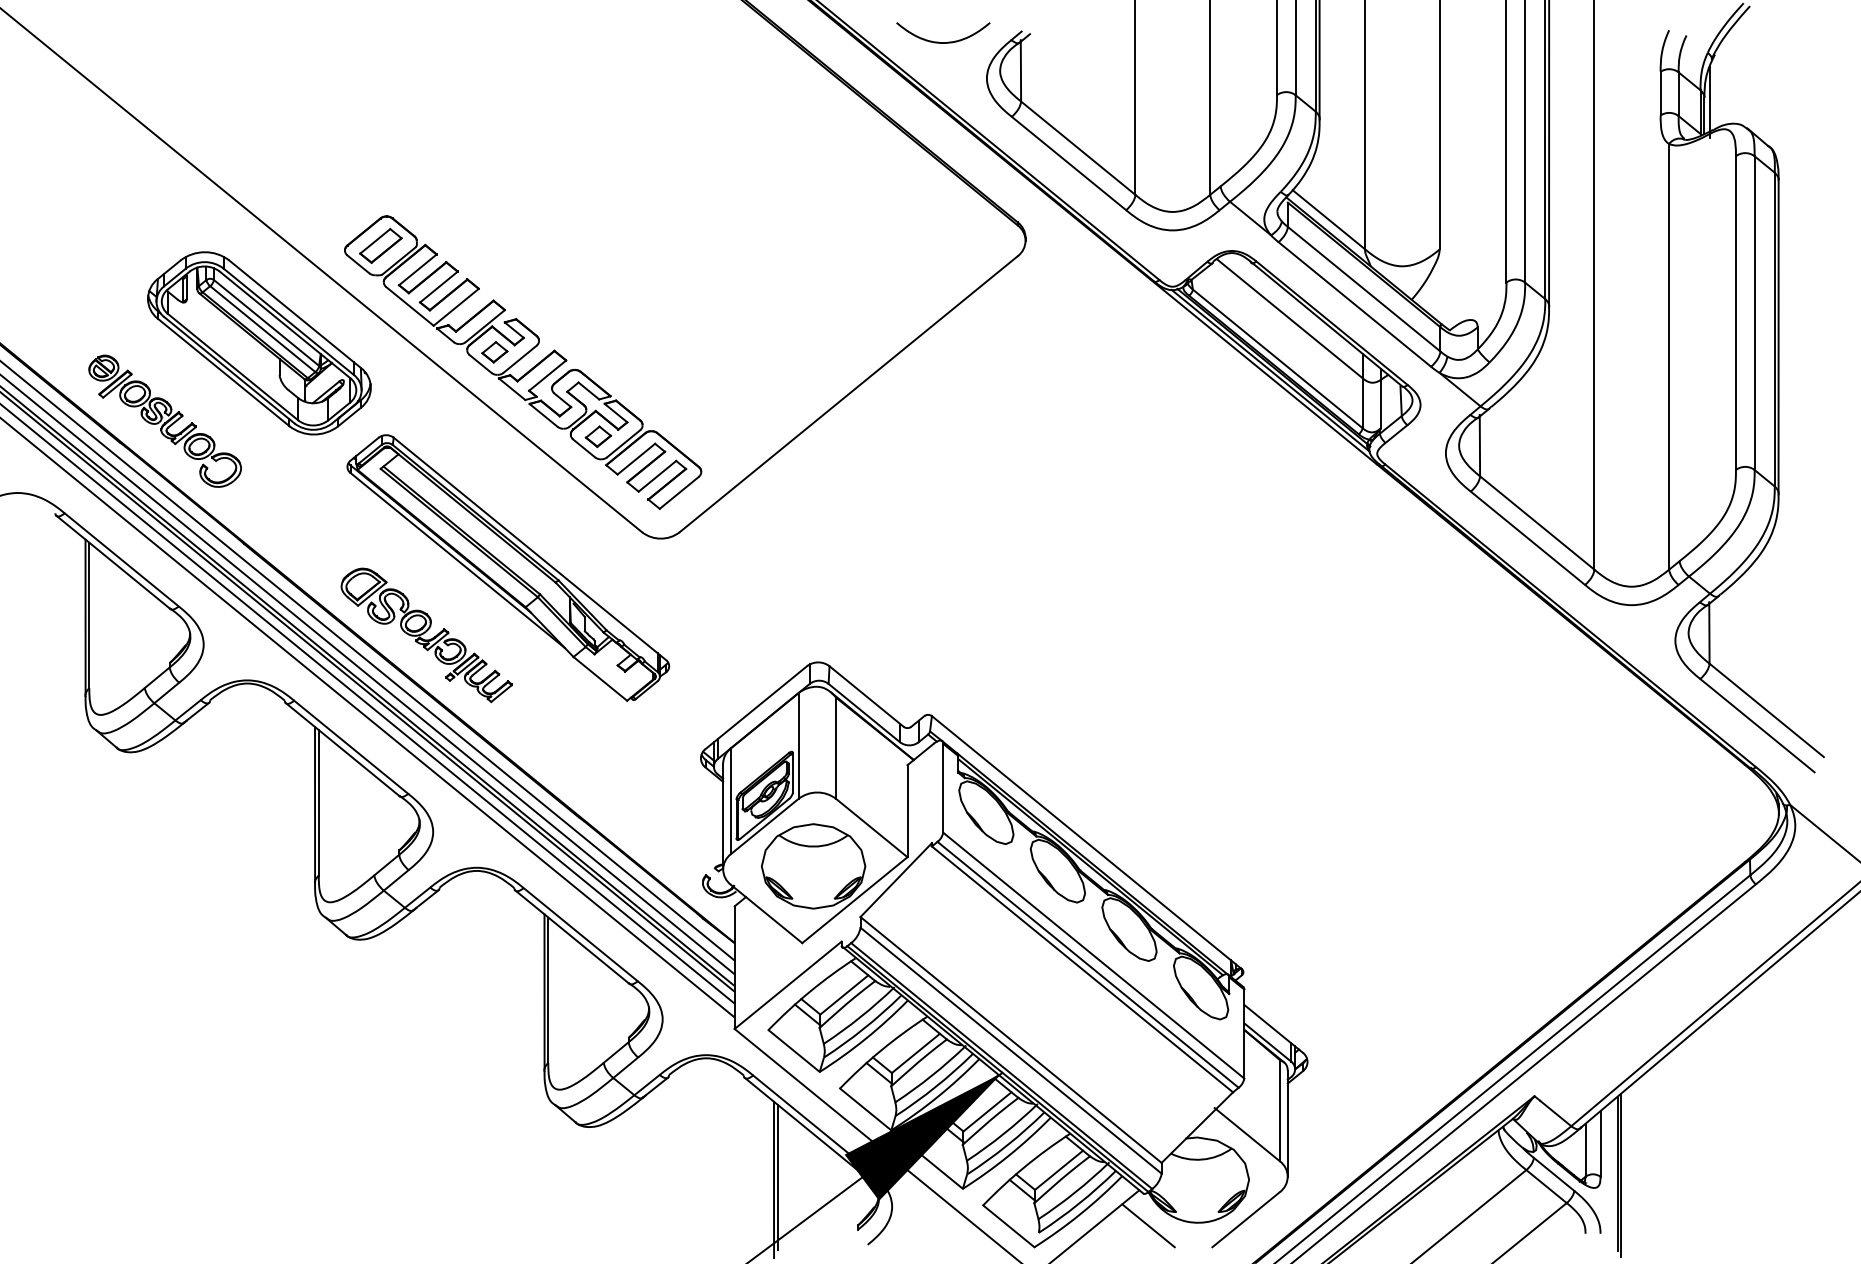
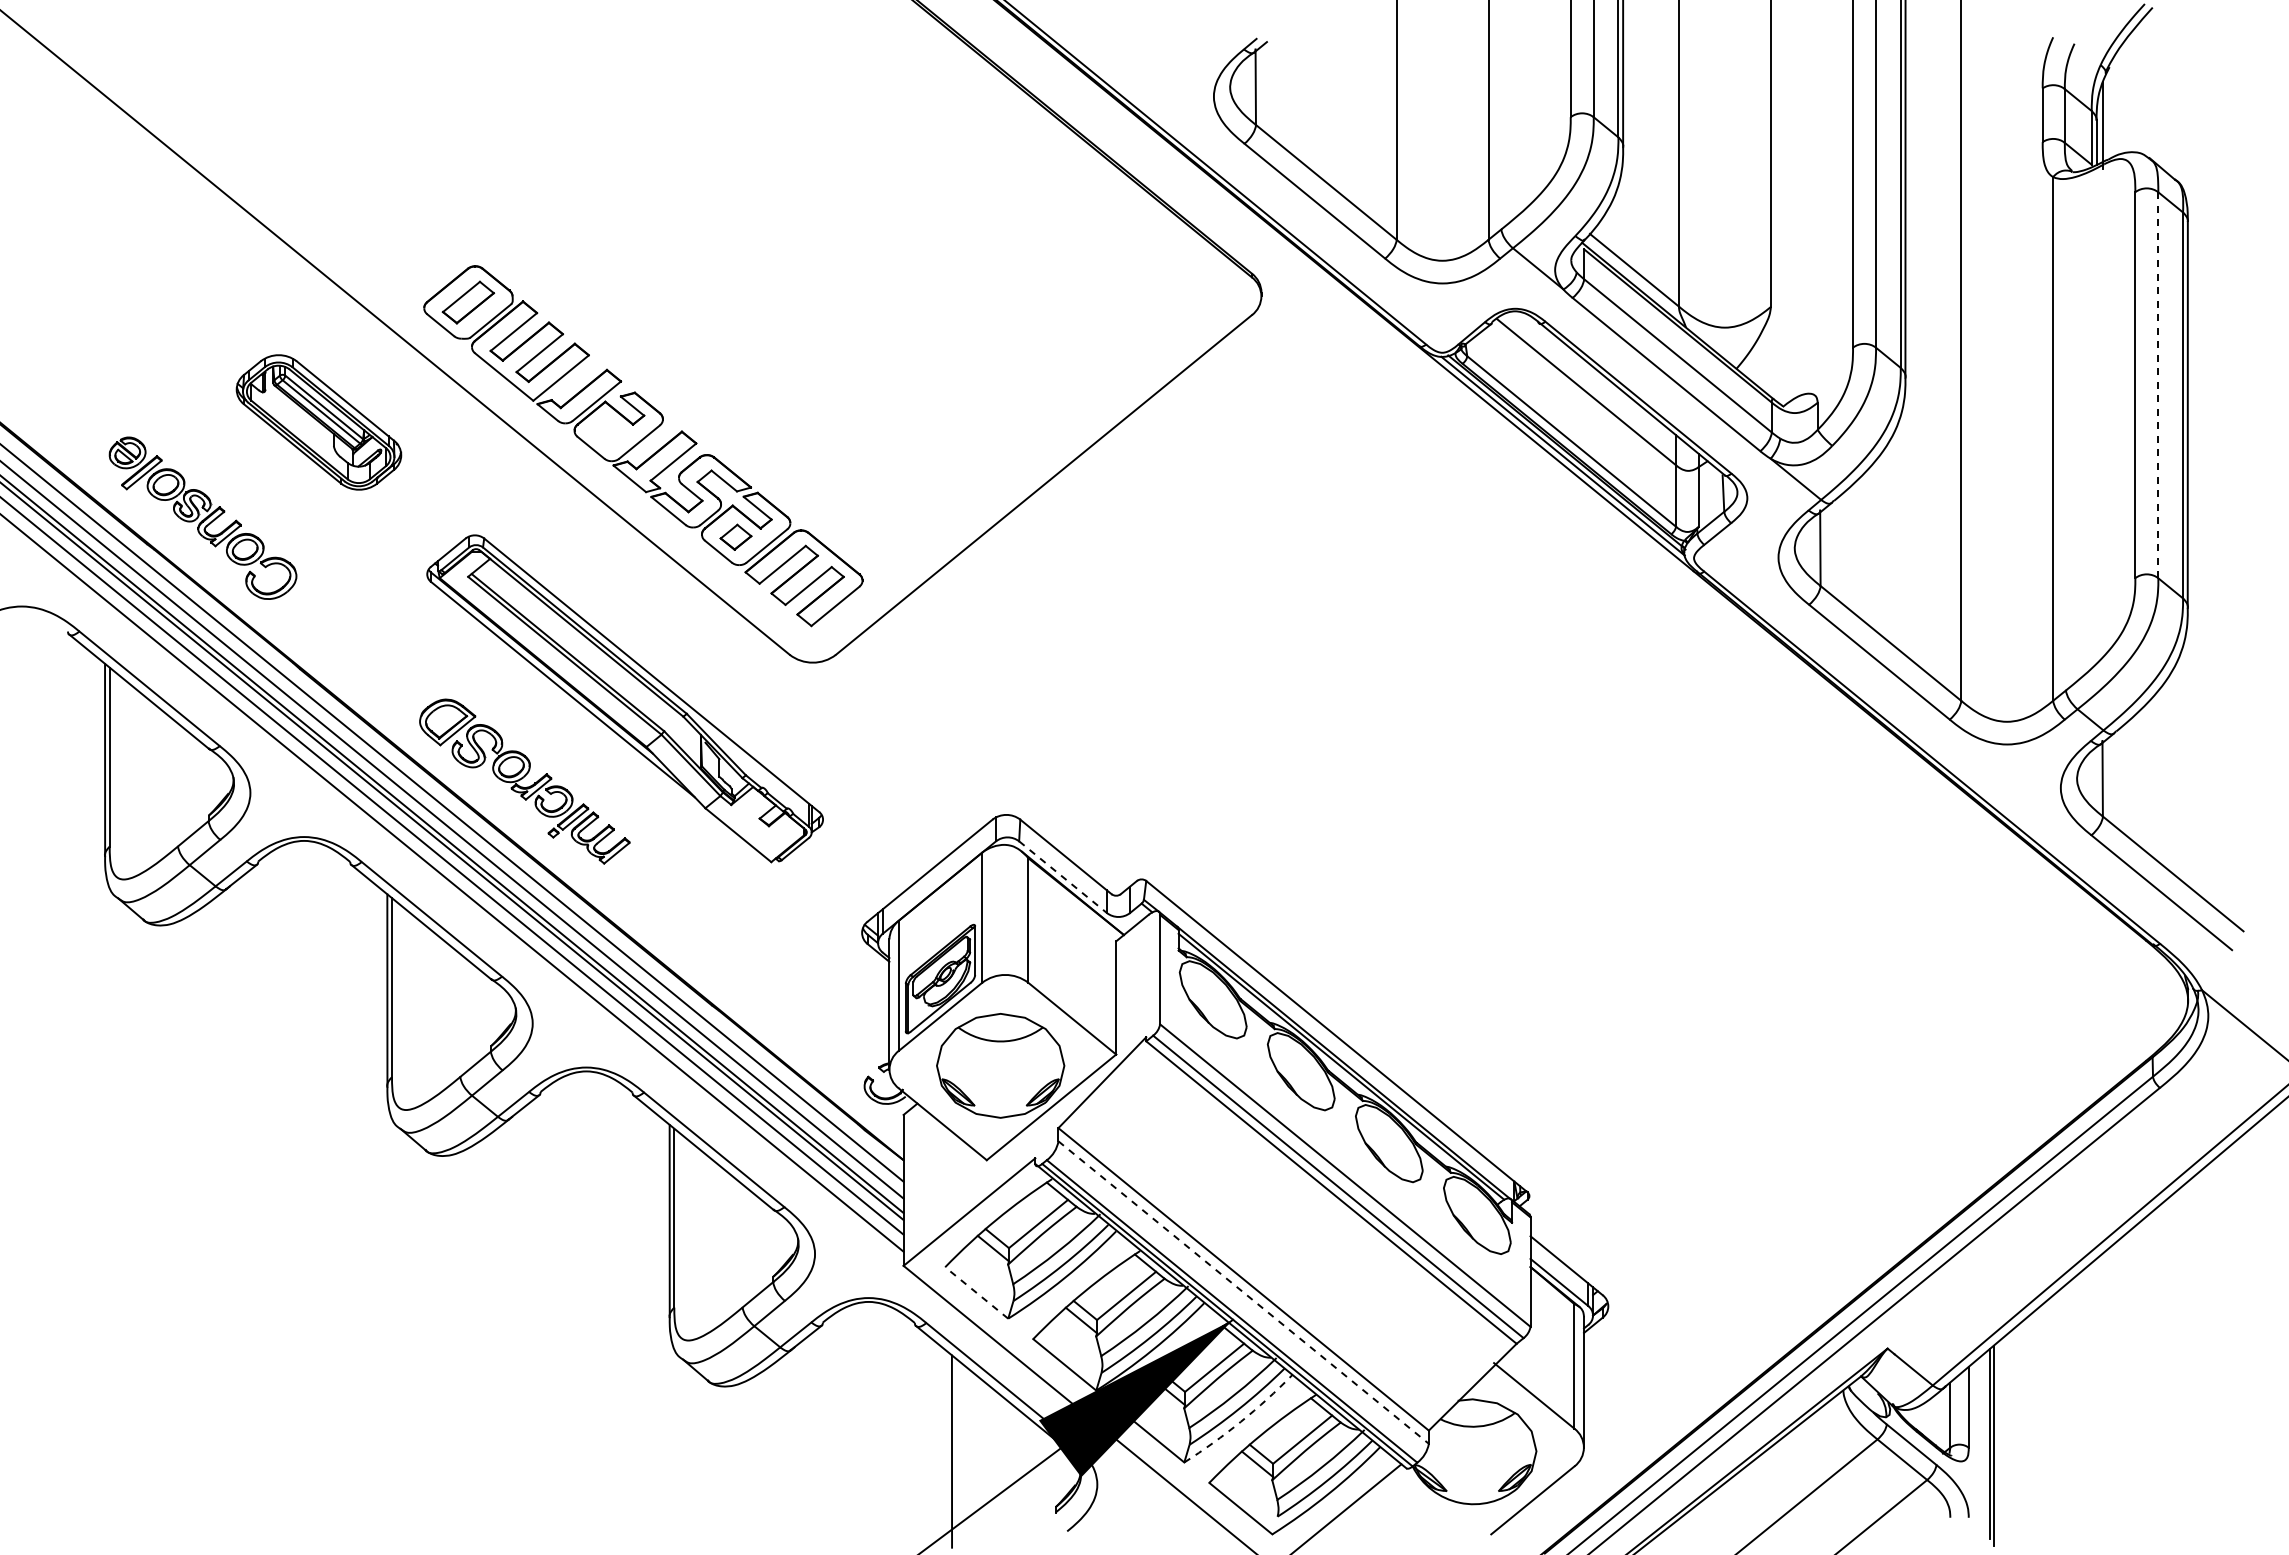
curve: (943, 42) -> (1160, 52), removed
line: (1754, 313) -> (2158, 385), solid -> dashed
part: (259, 343) -> (318, 422), size x0.6
part: (494, 352) -> (608, 433), removed
line: (864, 713) -> (1063, 877), solid -> dashed
line: (793, 1050) -> (976, 1292), solid -> dashed
line: (1011, 1050) -> (1244, 1292), solid -> dashed
arc: (1008, 1155) -> (1240, 1421), solid -> dashed
line: (777, 1177) -> (956, 1448), removed
line: (1148, 1225) -> (1412, 1507), removed

